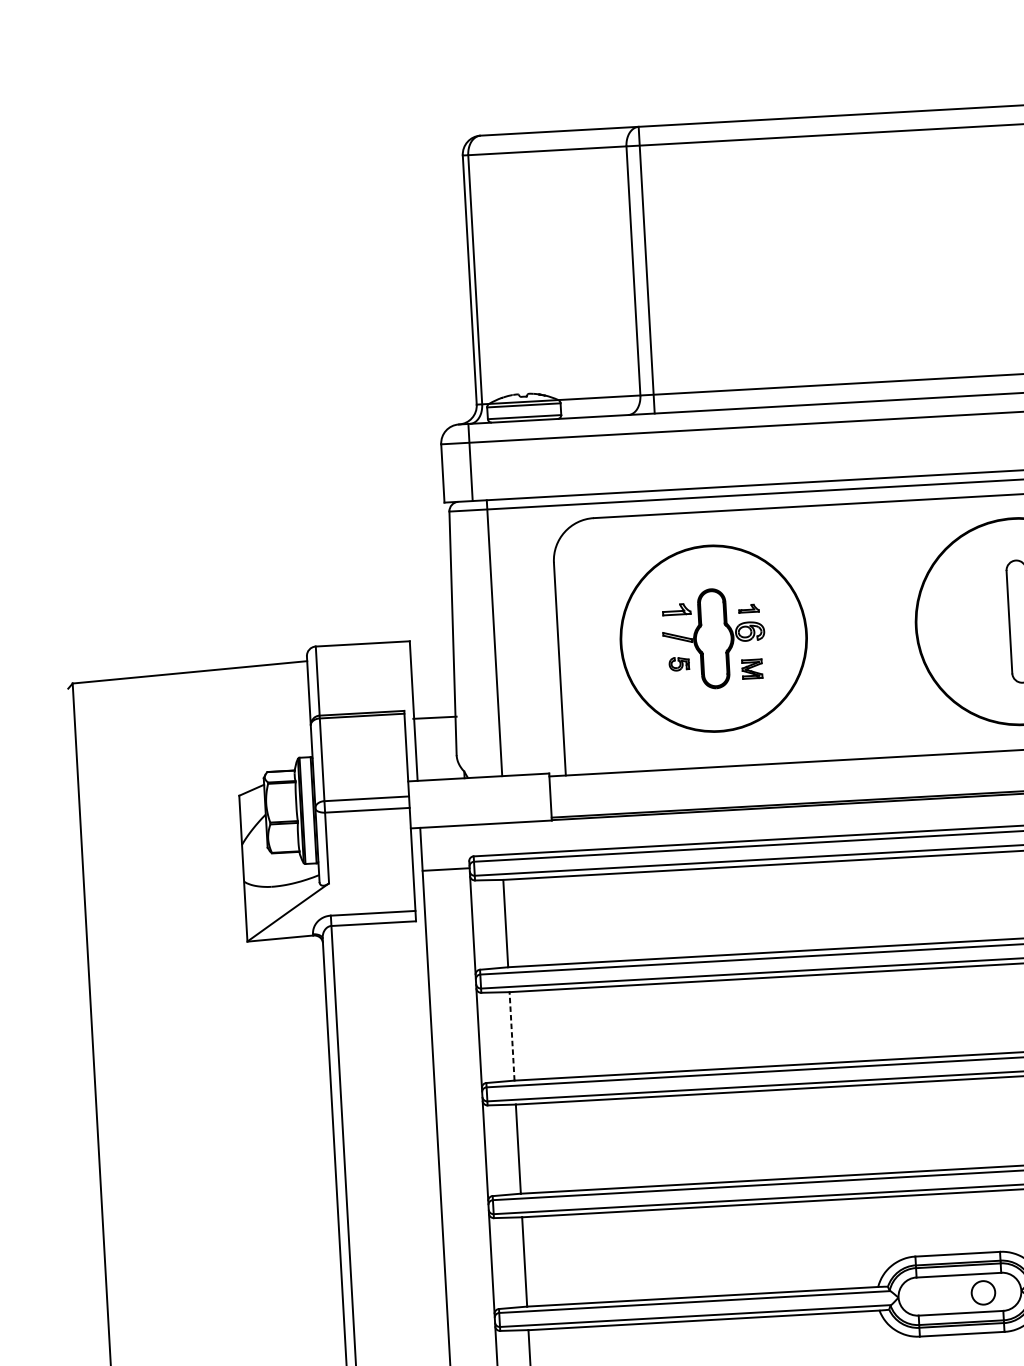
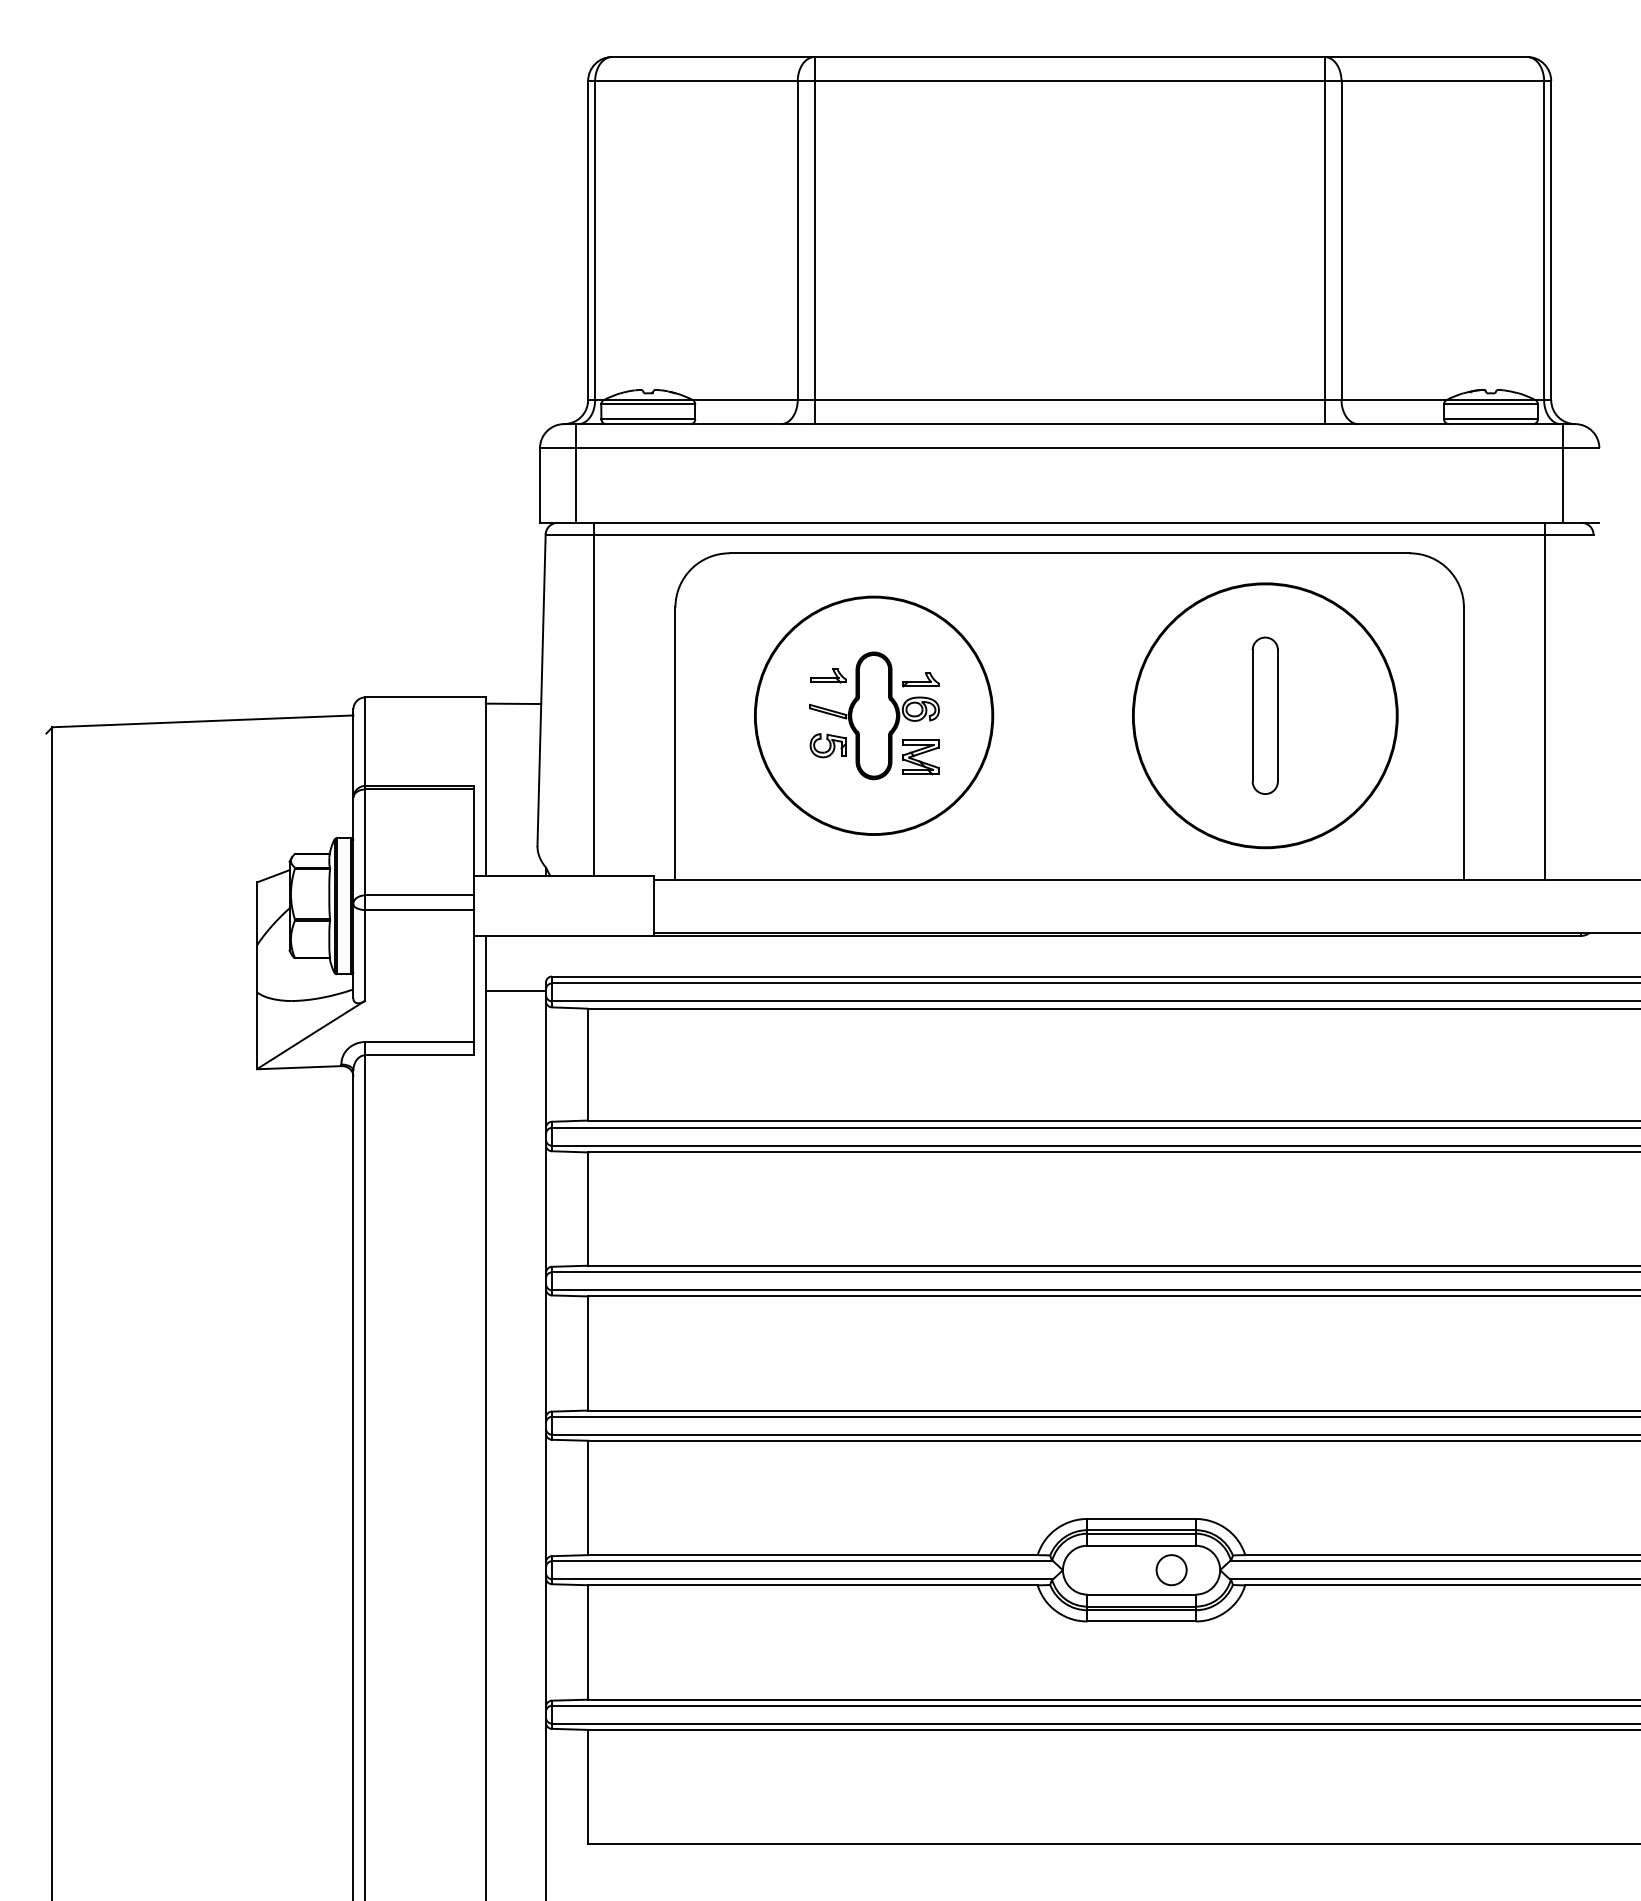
part: (748, 608) -> (920, 679), size x1.43
part: (678, 663) -> (827, 745), size x1.43
part: (751, 669) -> (920, 757), size x1.43
line: (434, 717) -> (513, 703), moved
line: (512, 1036) -> (588, 1209), dashed -> solid

